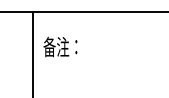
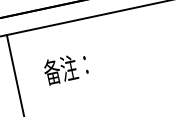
text: (60, 47) -> (66, 69), moved

